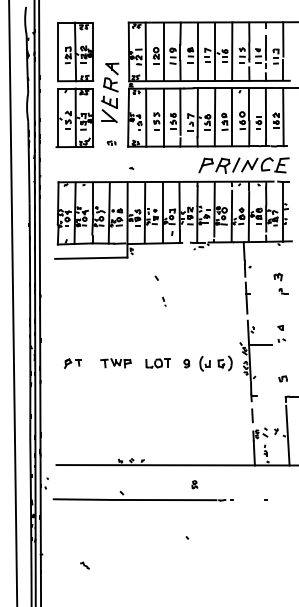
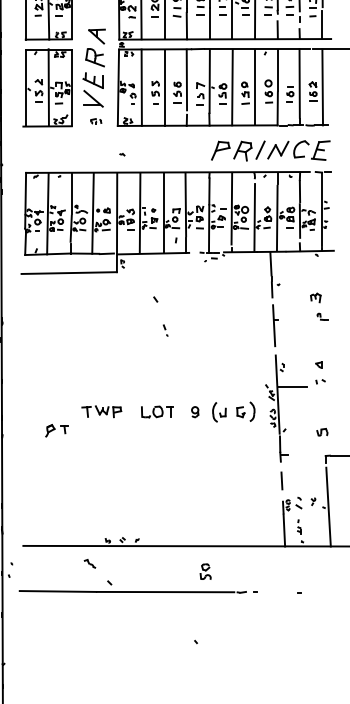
part: (110, 92) -> (94, 67), moved
part: (72, 363) -> (56, 430), moved
part: (194, 484) -> (205, 571), size x1.6
part: (84, 565) -> (89, 563), moved

